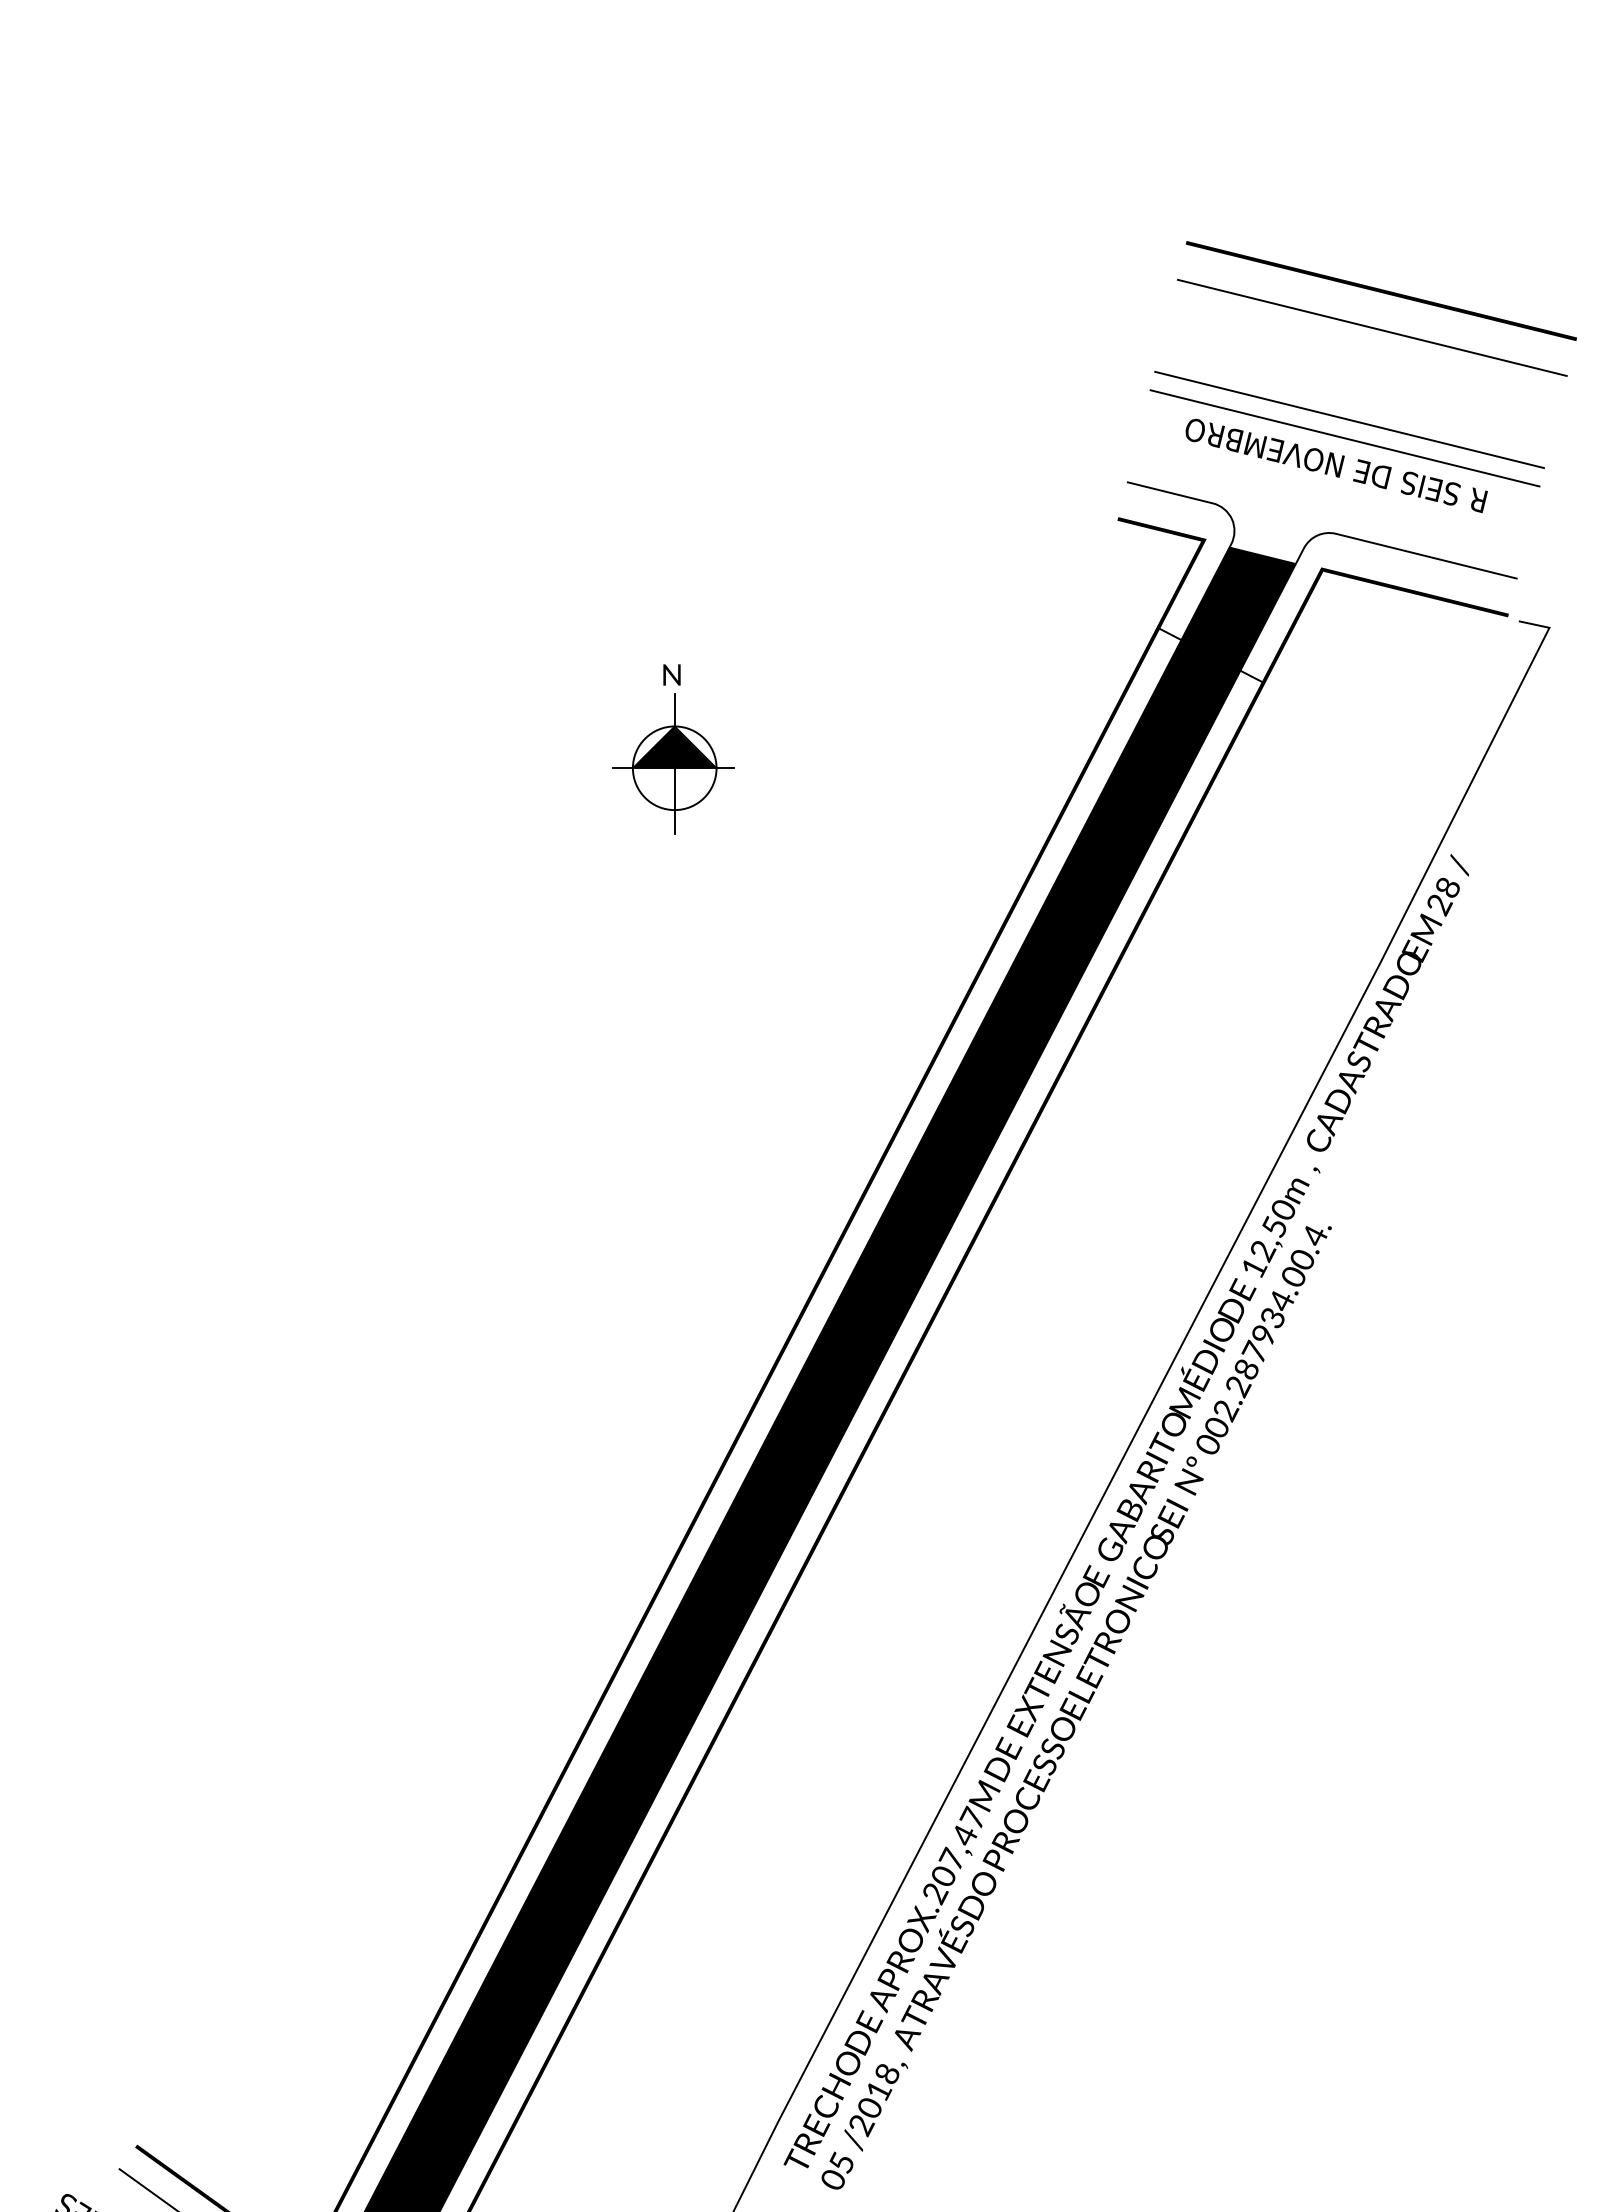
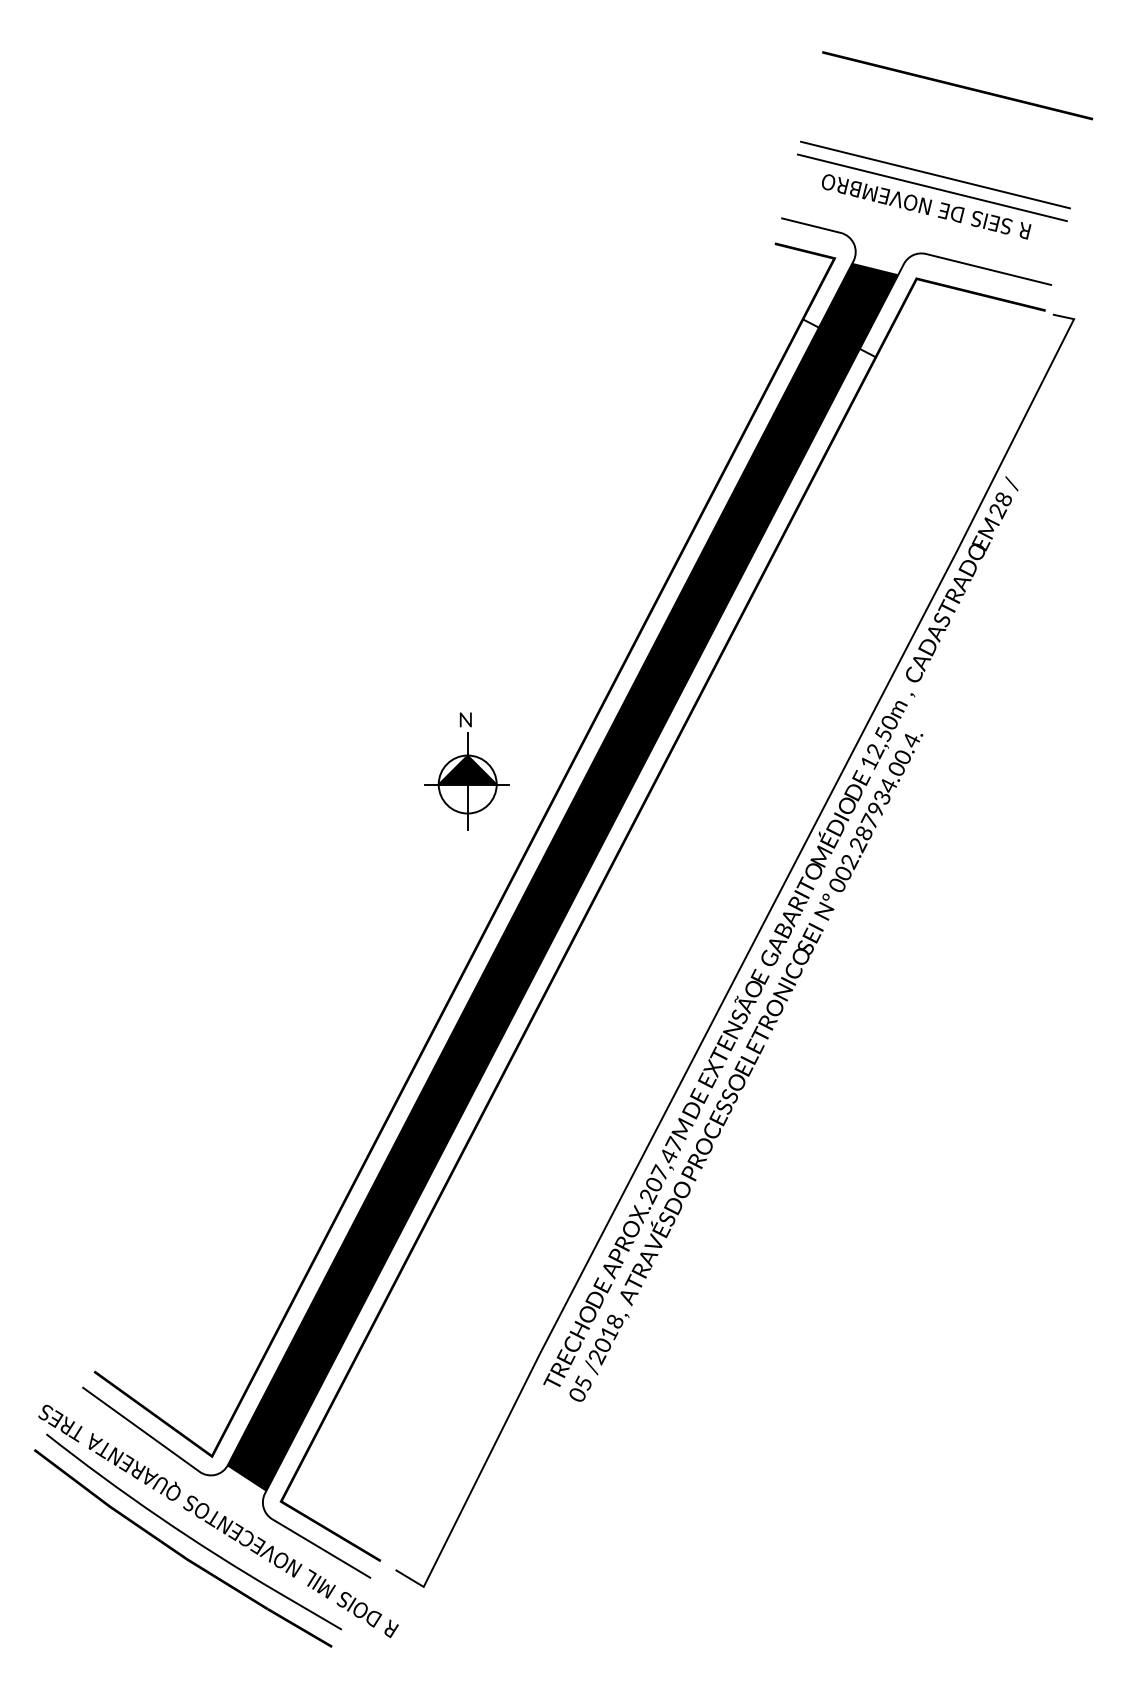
line: (1371, 328) -> (950, 111), removed
part: (672, 749) -> (466, 771), moved

